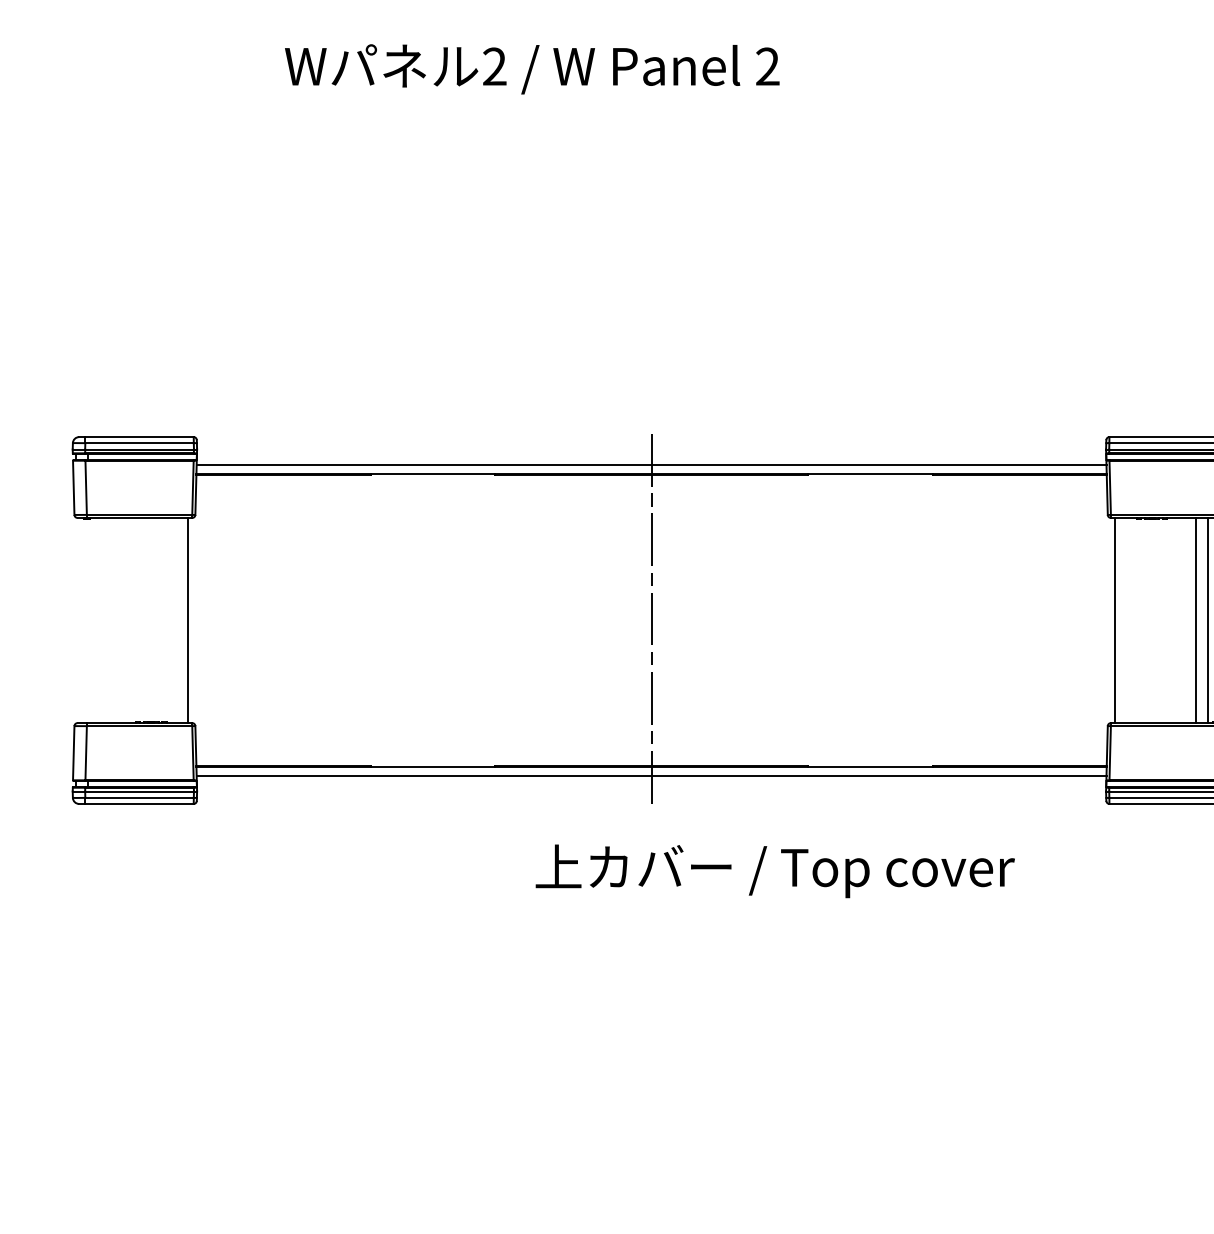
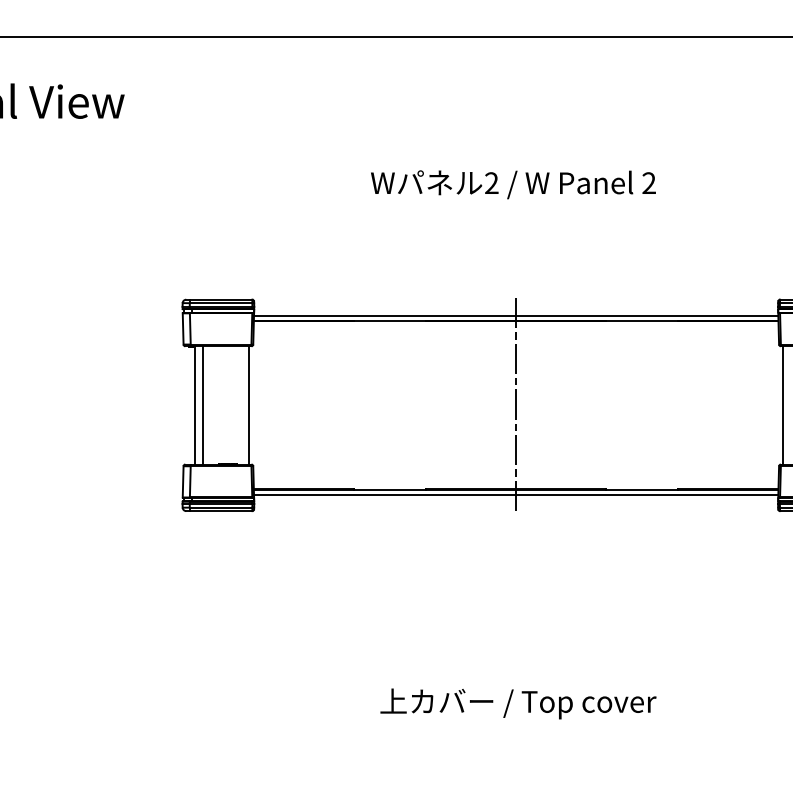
text: (532, 68) -> (513, 184), moved
line: (95, 620) -> (195, 405), added
line: (107, 620) -> (202, 405), added
text: (775, 870) -> (518, 703), moved

